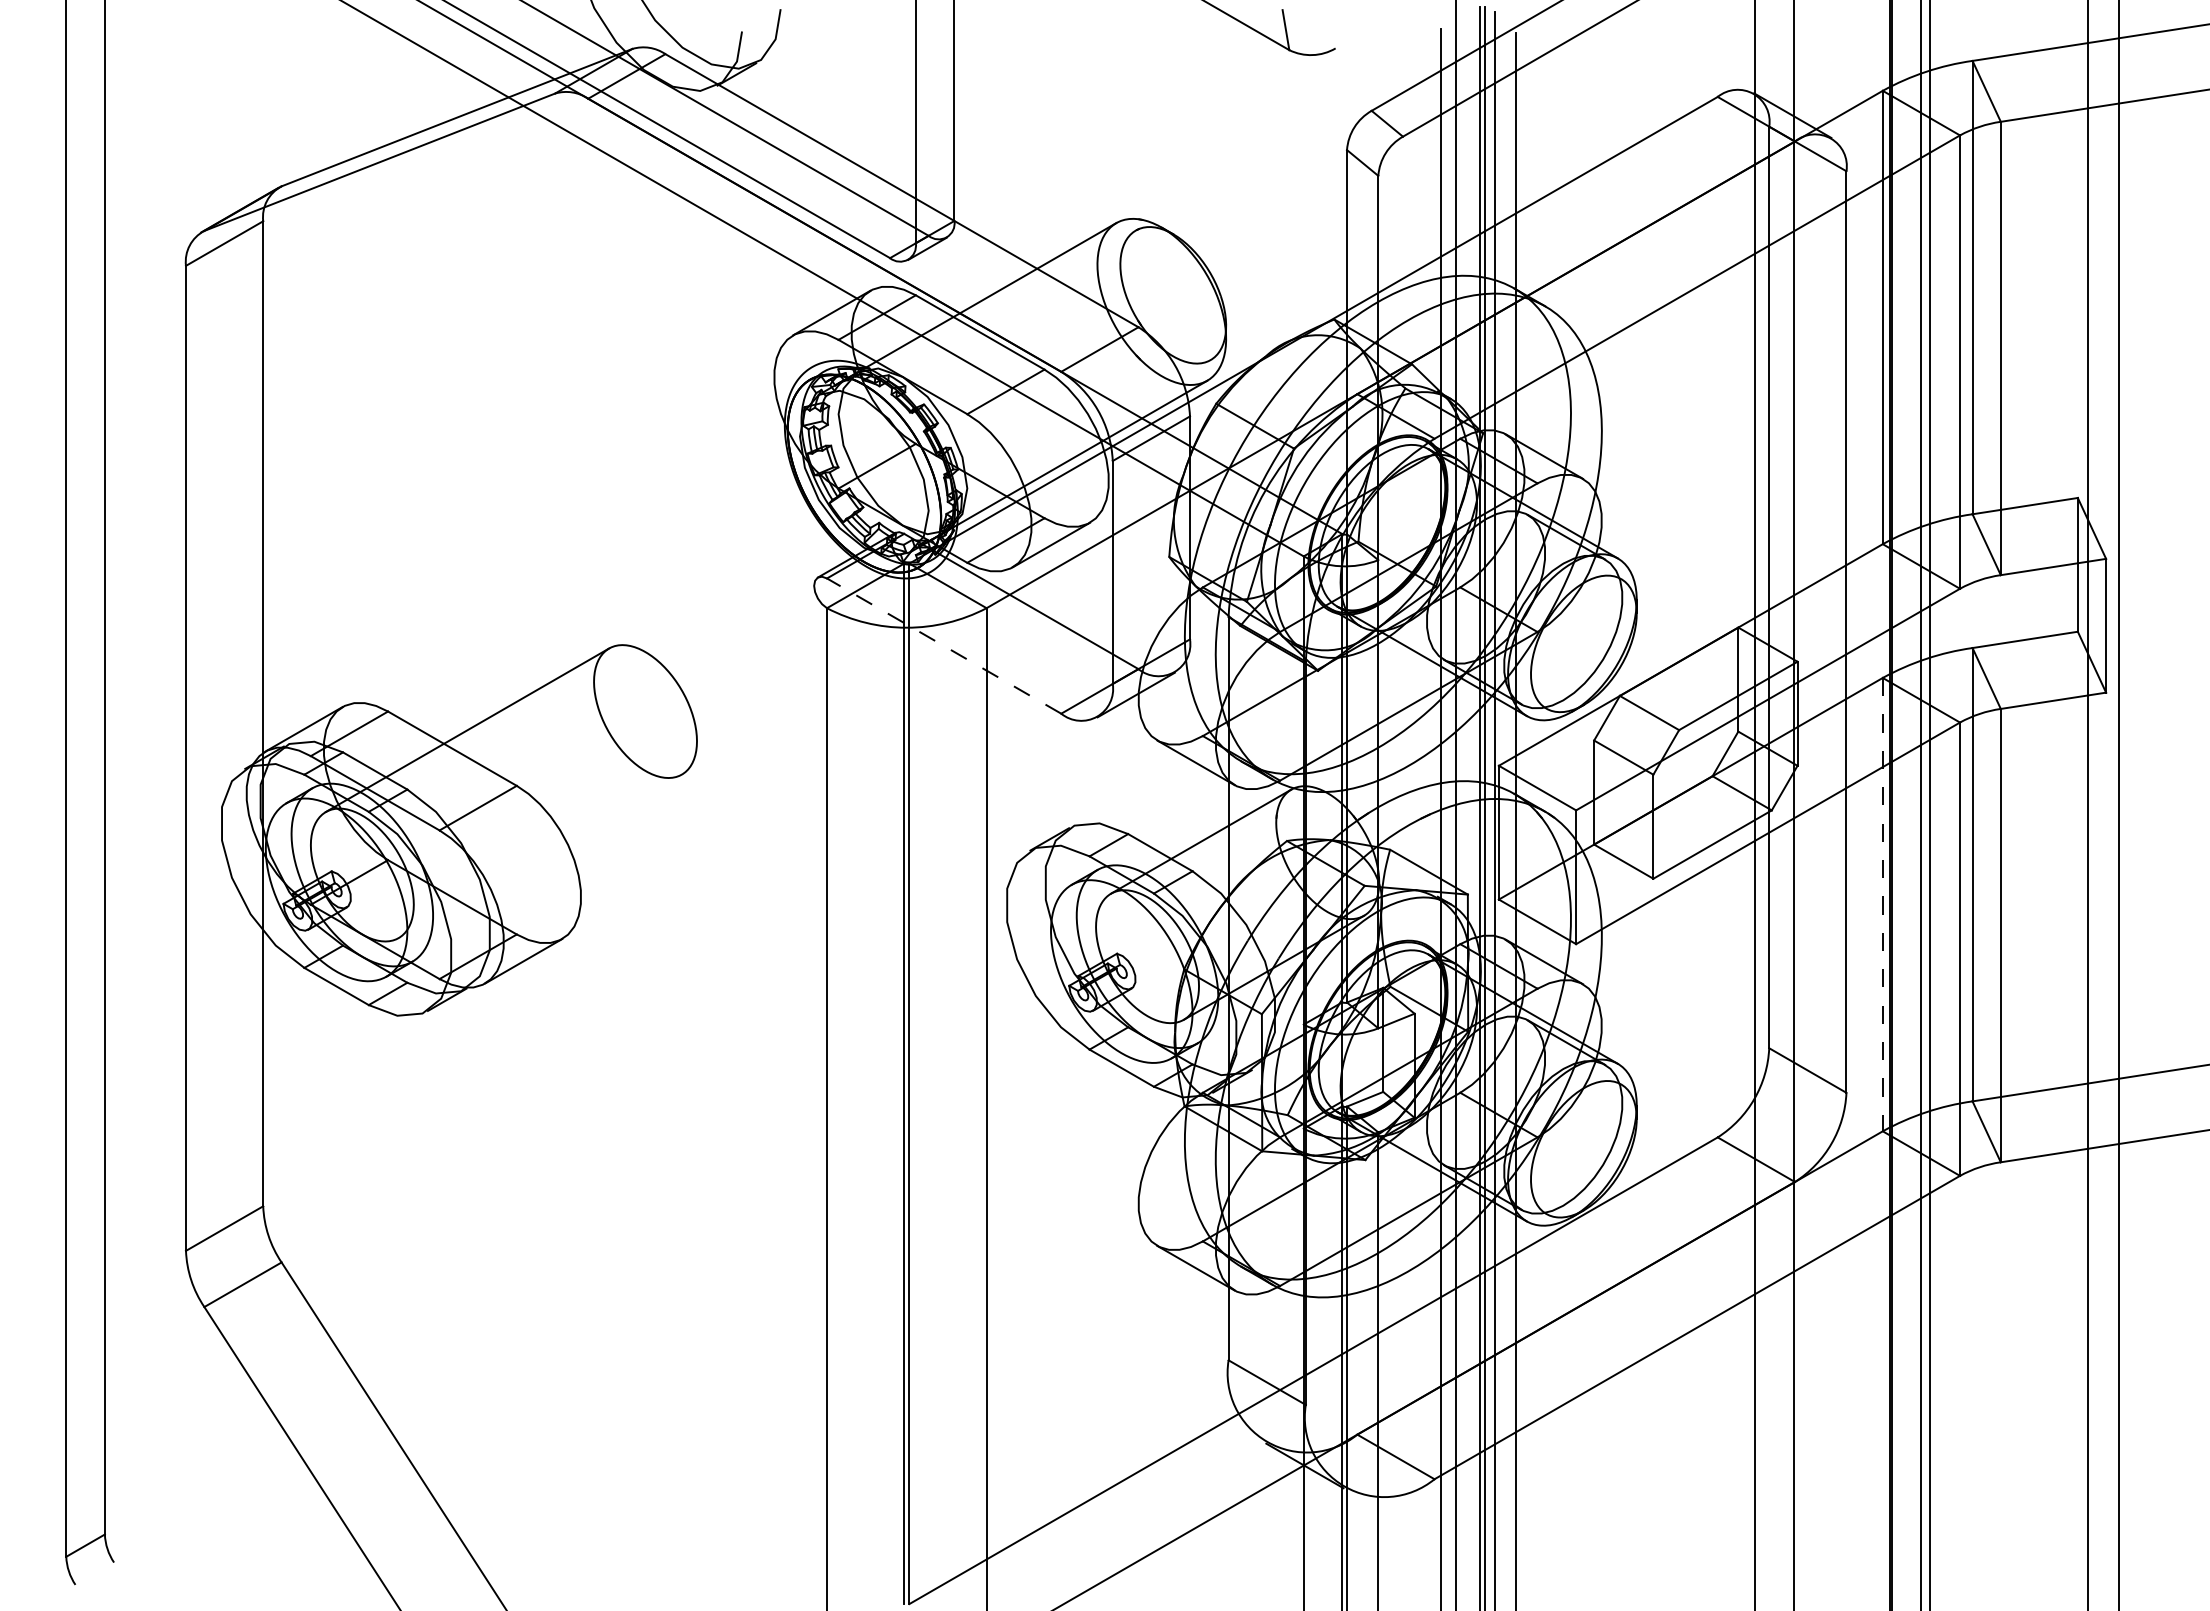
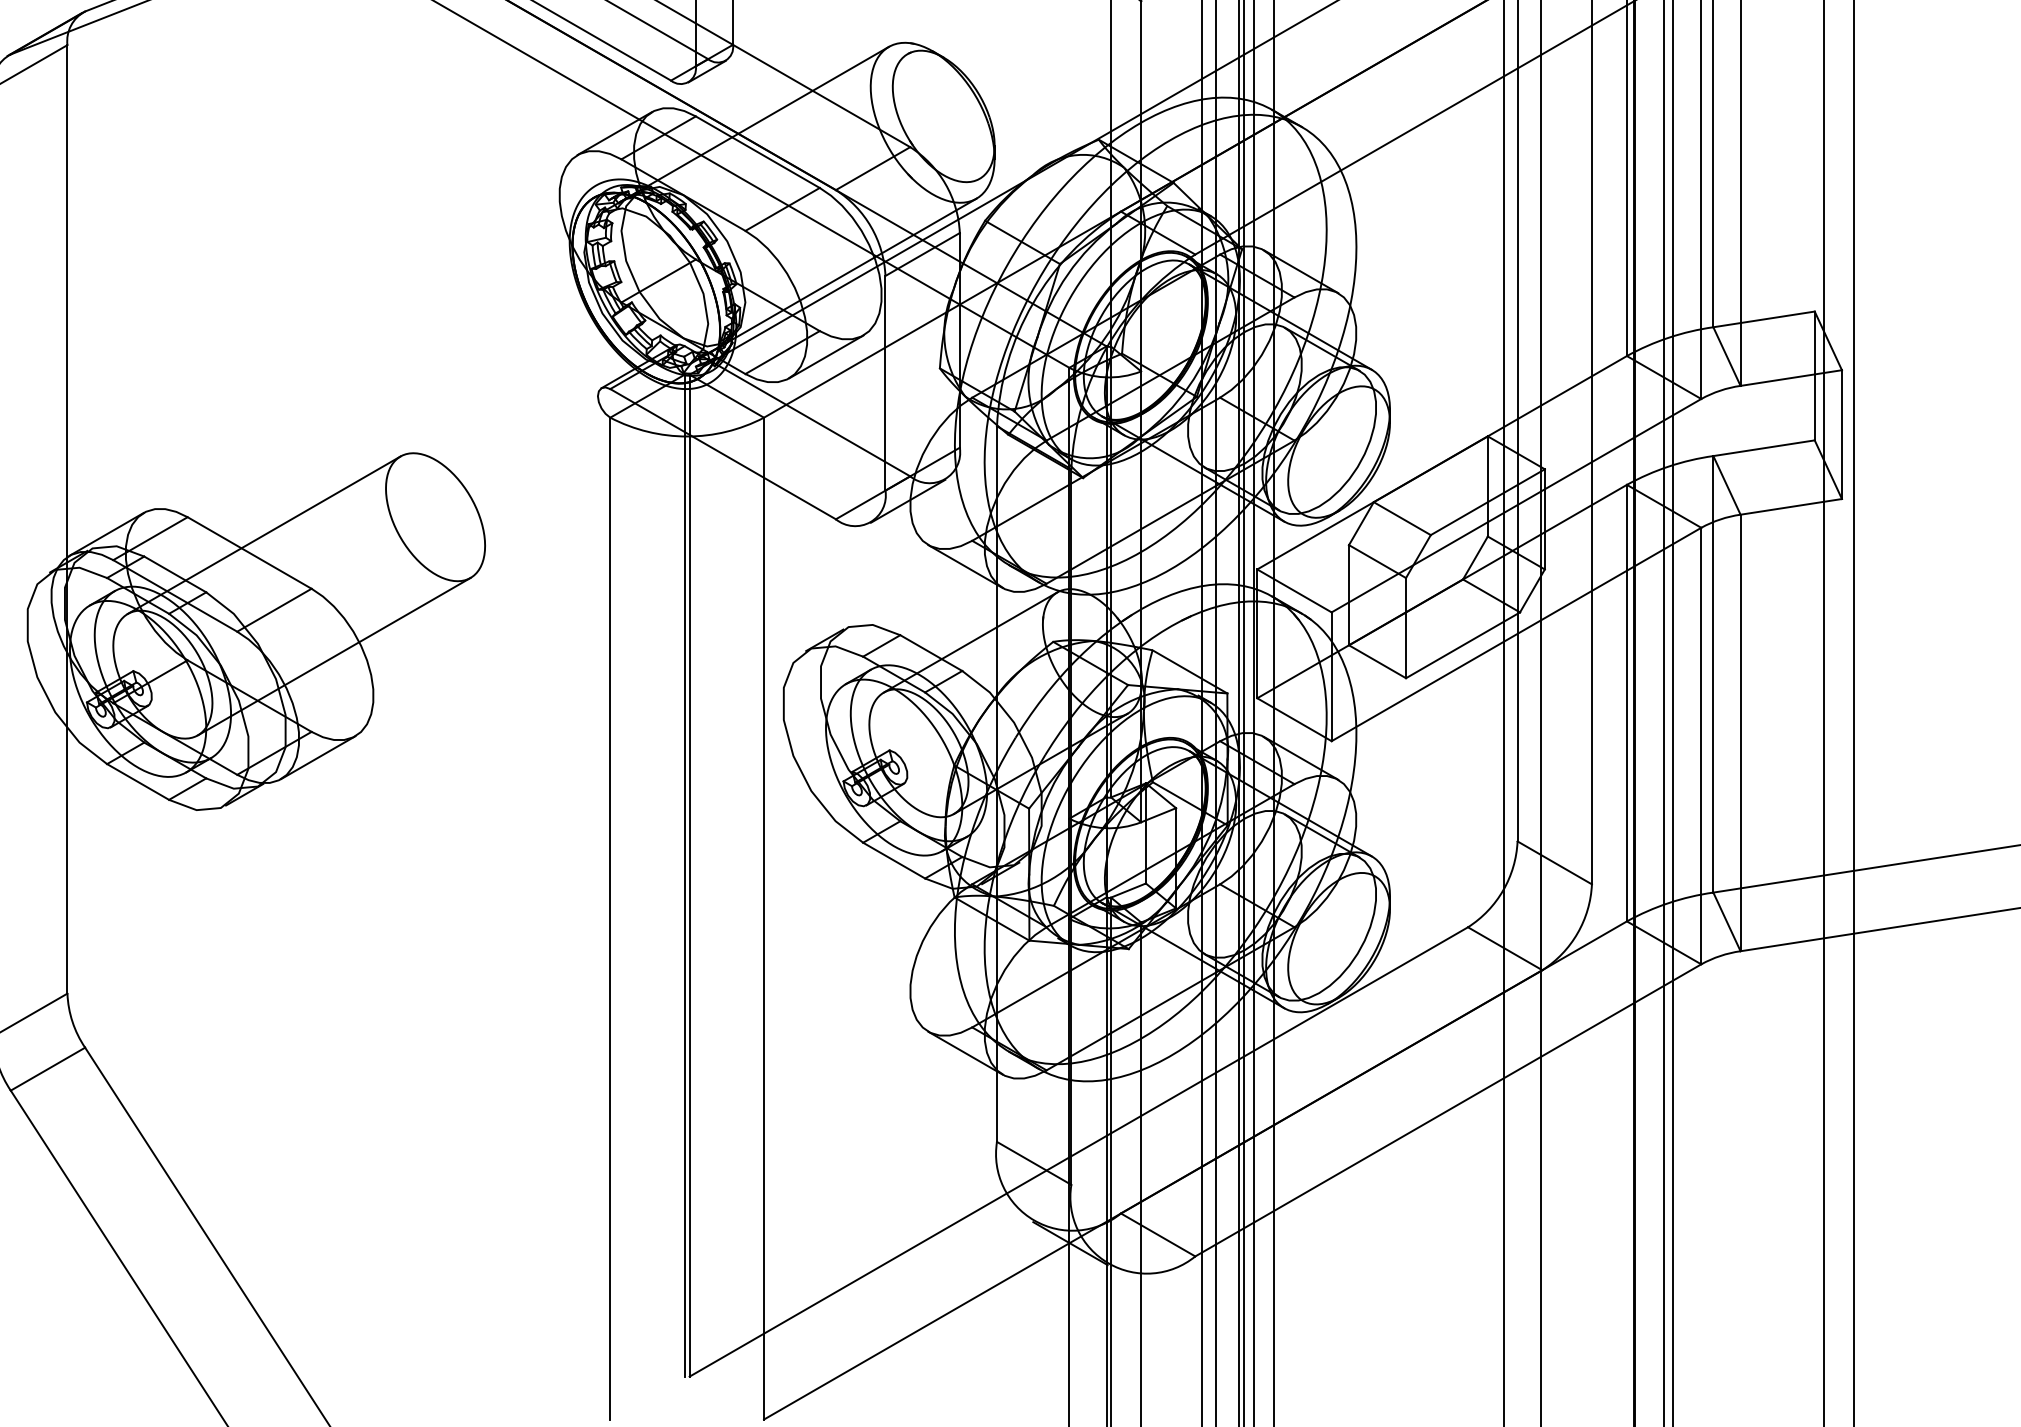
line: (943, 645) -> (722, 453), dashed -> solid
line: (539, 856) -> (333, 656), added
line: (1882, 904) -> (1626, 703), dashed -> solid

